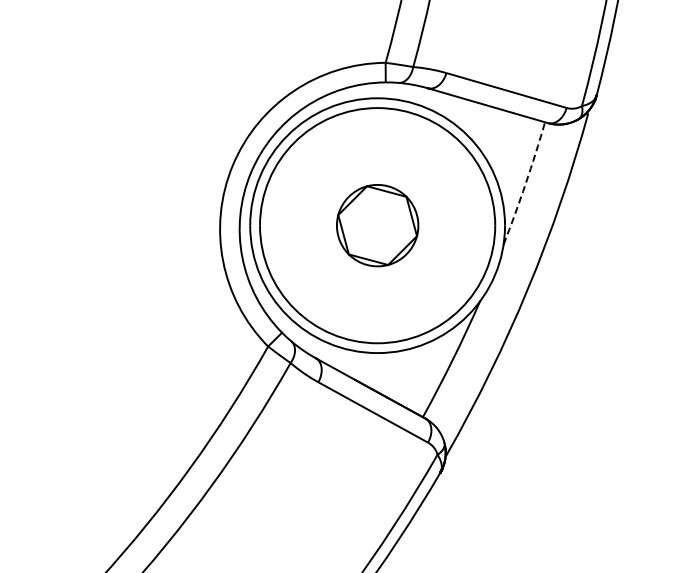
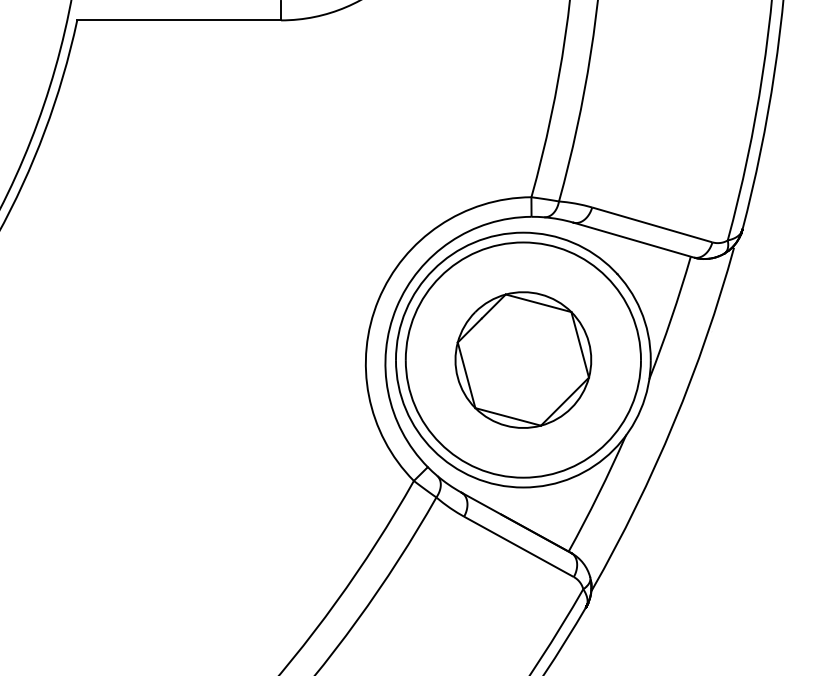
arc: (525, 184) -> (671, 318), dashed -> solid
part: (377, 225) -> (523, 359), size x1.67

